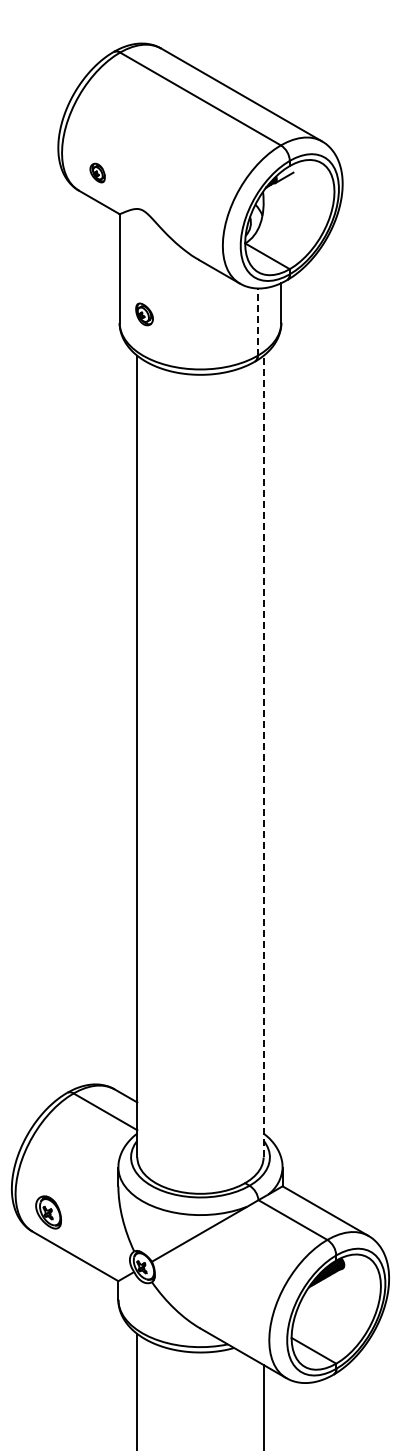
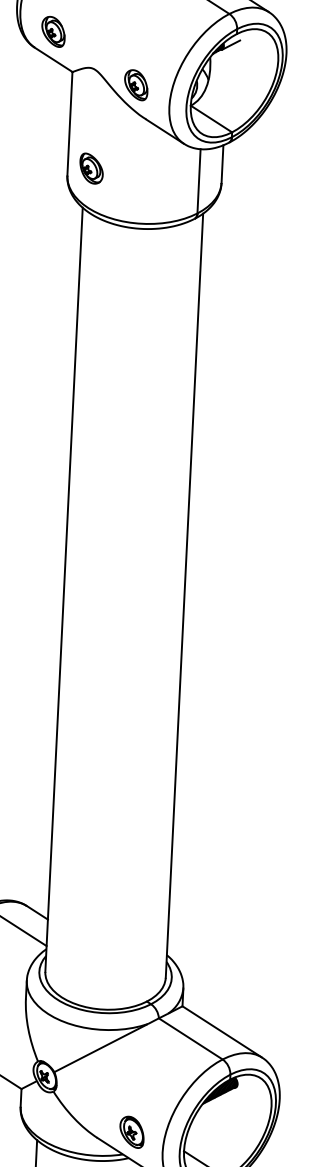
part: (97, 172) -> (53, 31), size x1.67
part: (186, 224) -> (135, 84), added
part: (144, 314) -> (91, 168), size x1.43
line: (257, 322) -> (198, 181), dashed -> solid
line: (263, 756) -> (184, 595), dashed -> solid
part: (235, 1320) -> (131, 1131), added

